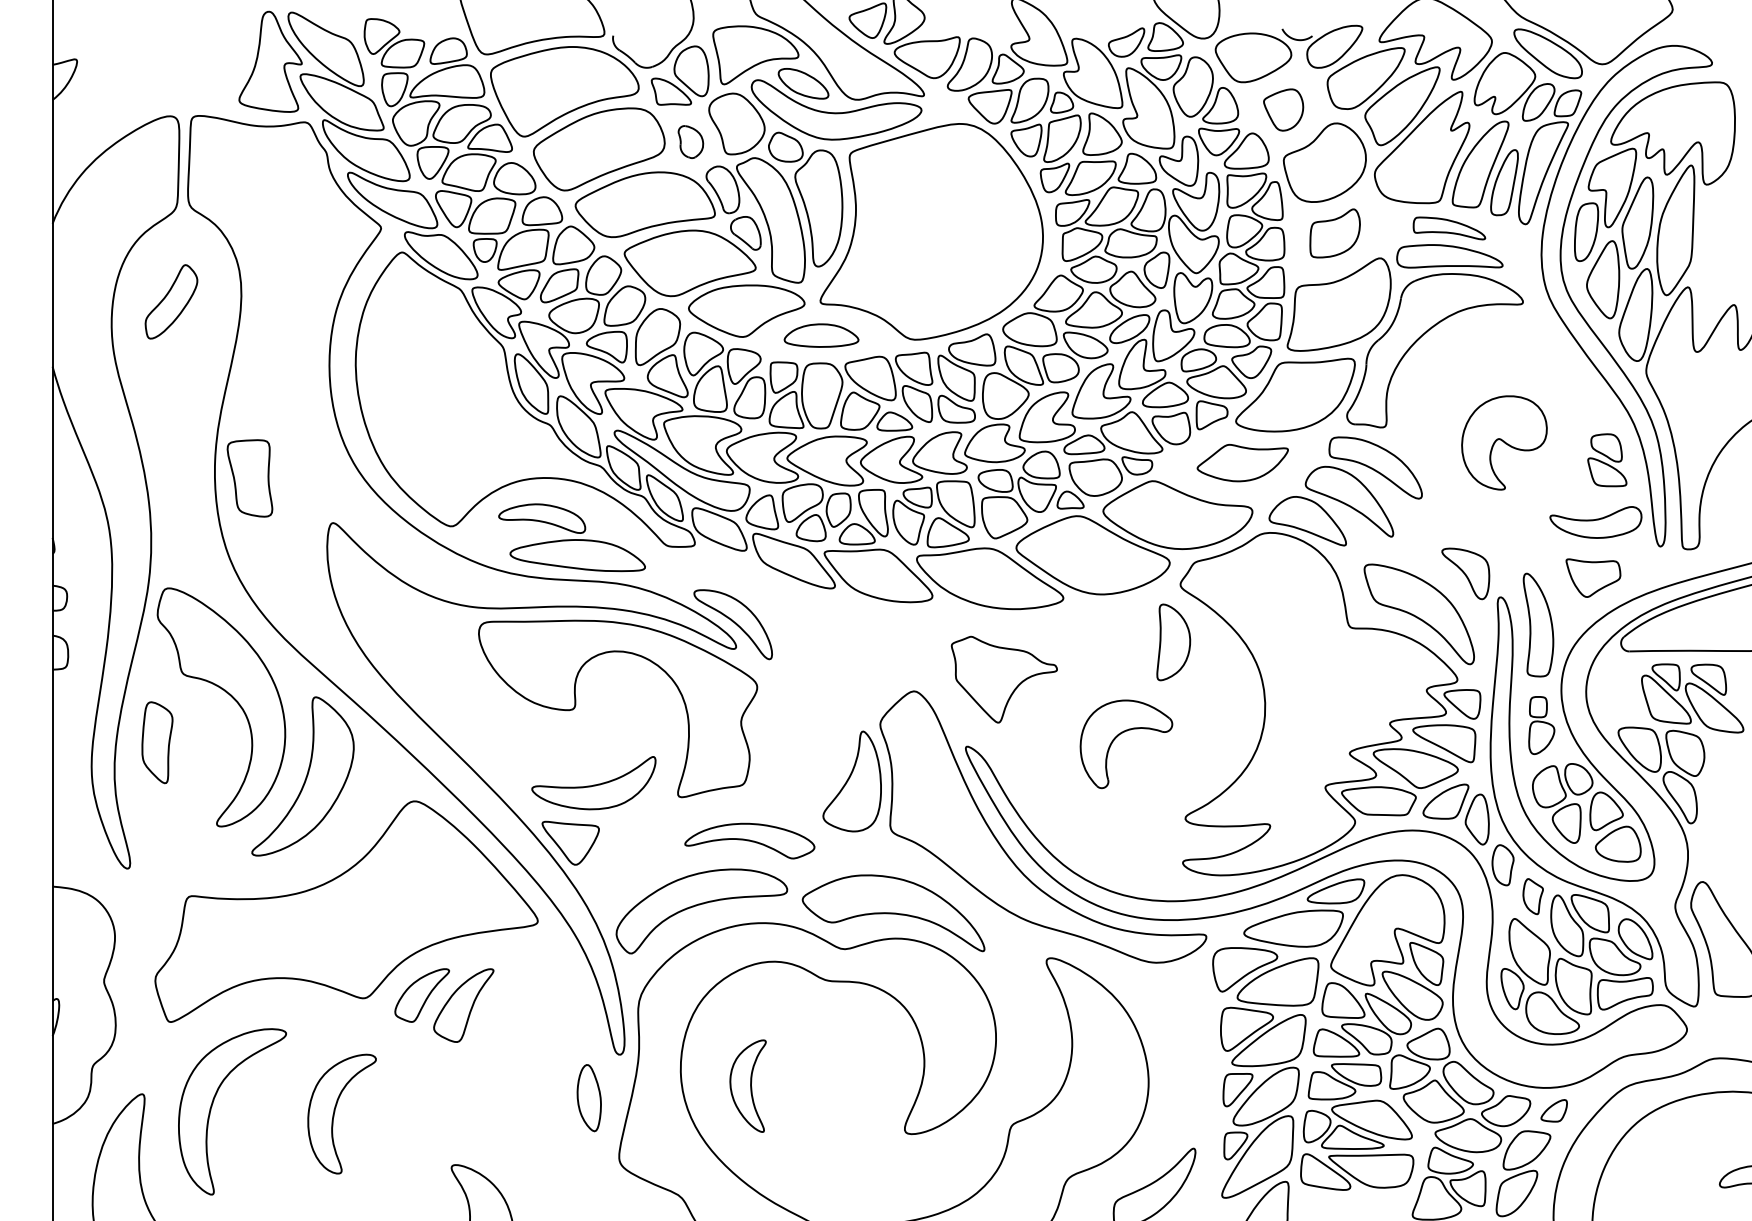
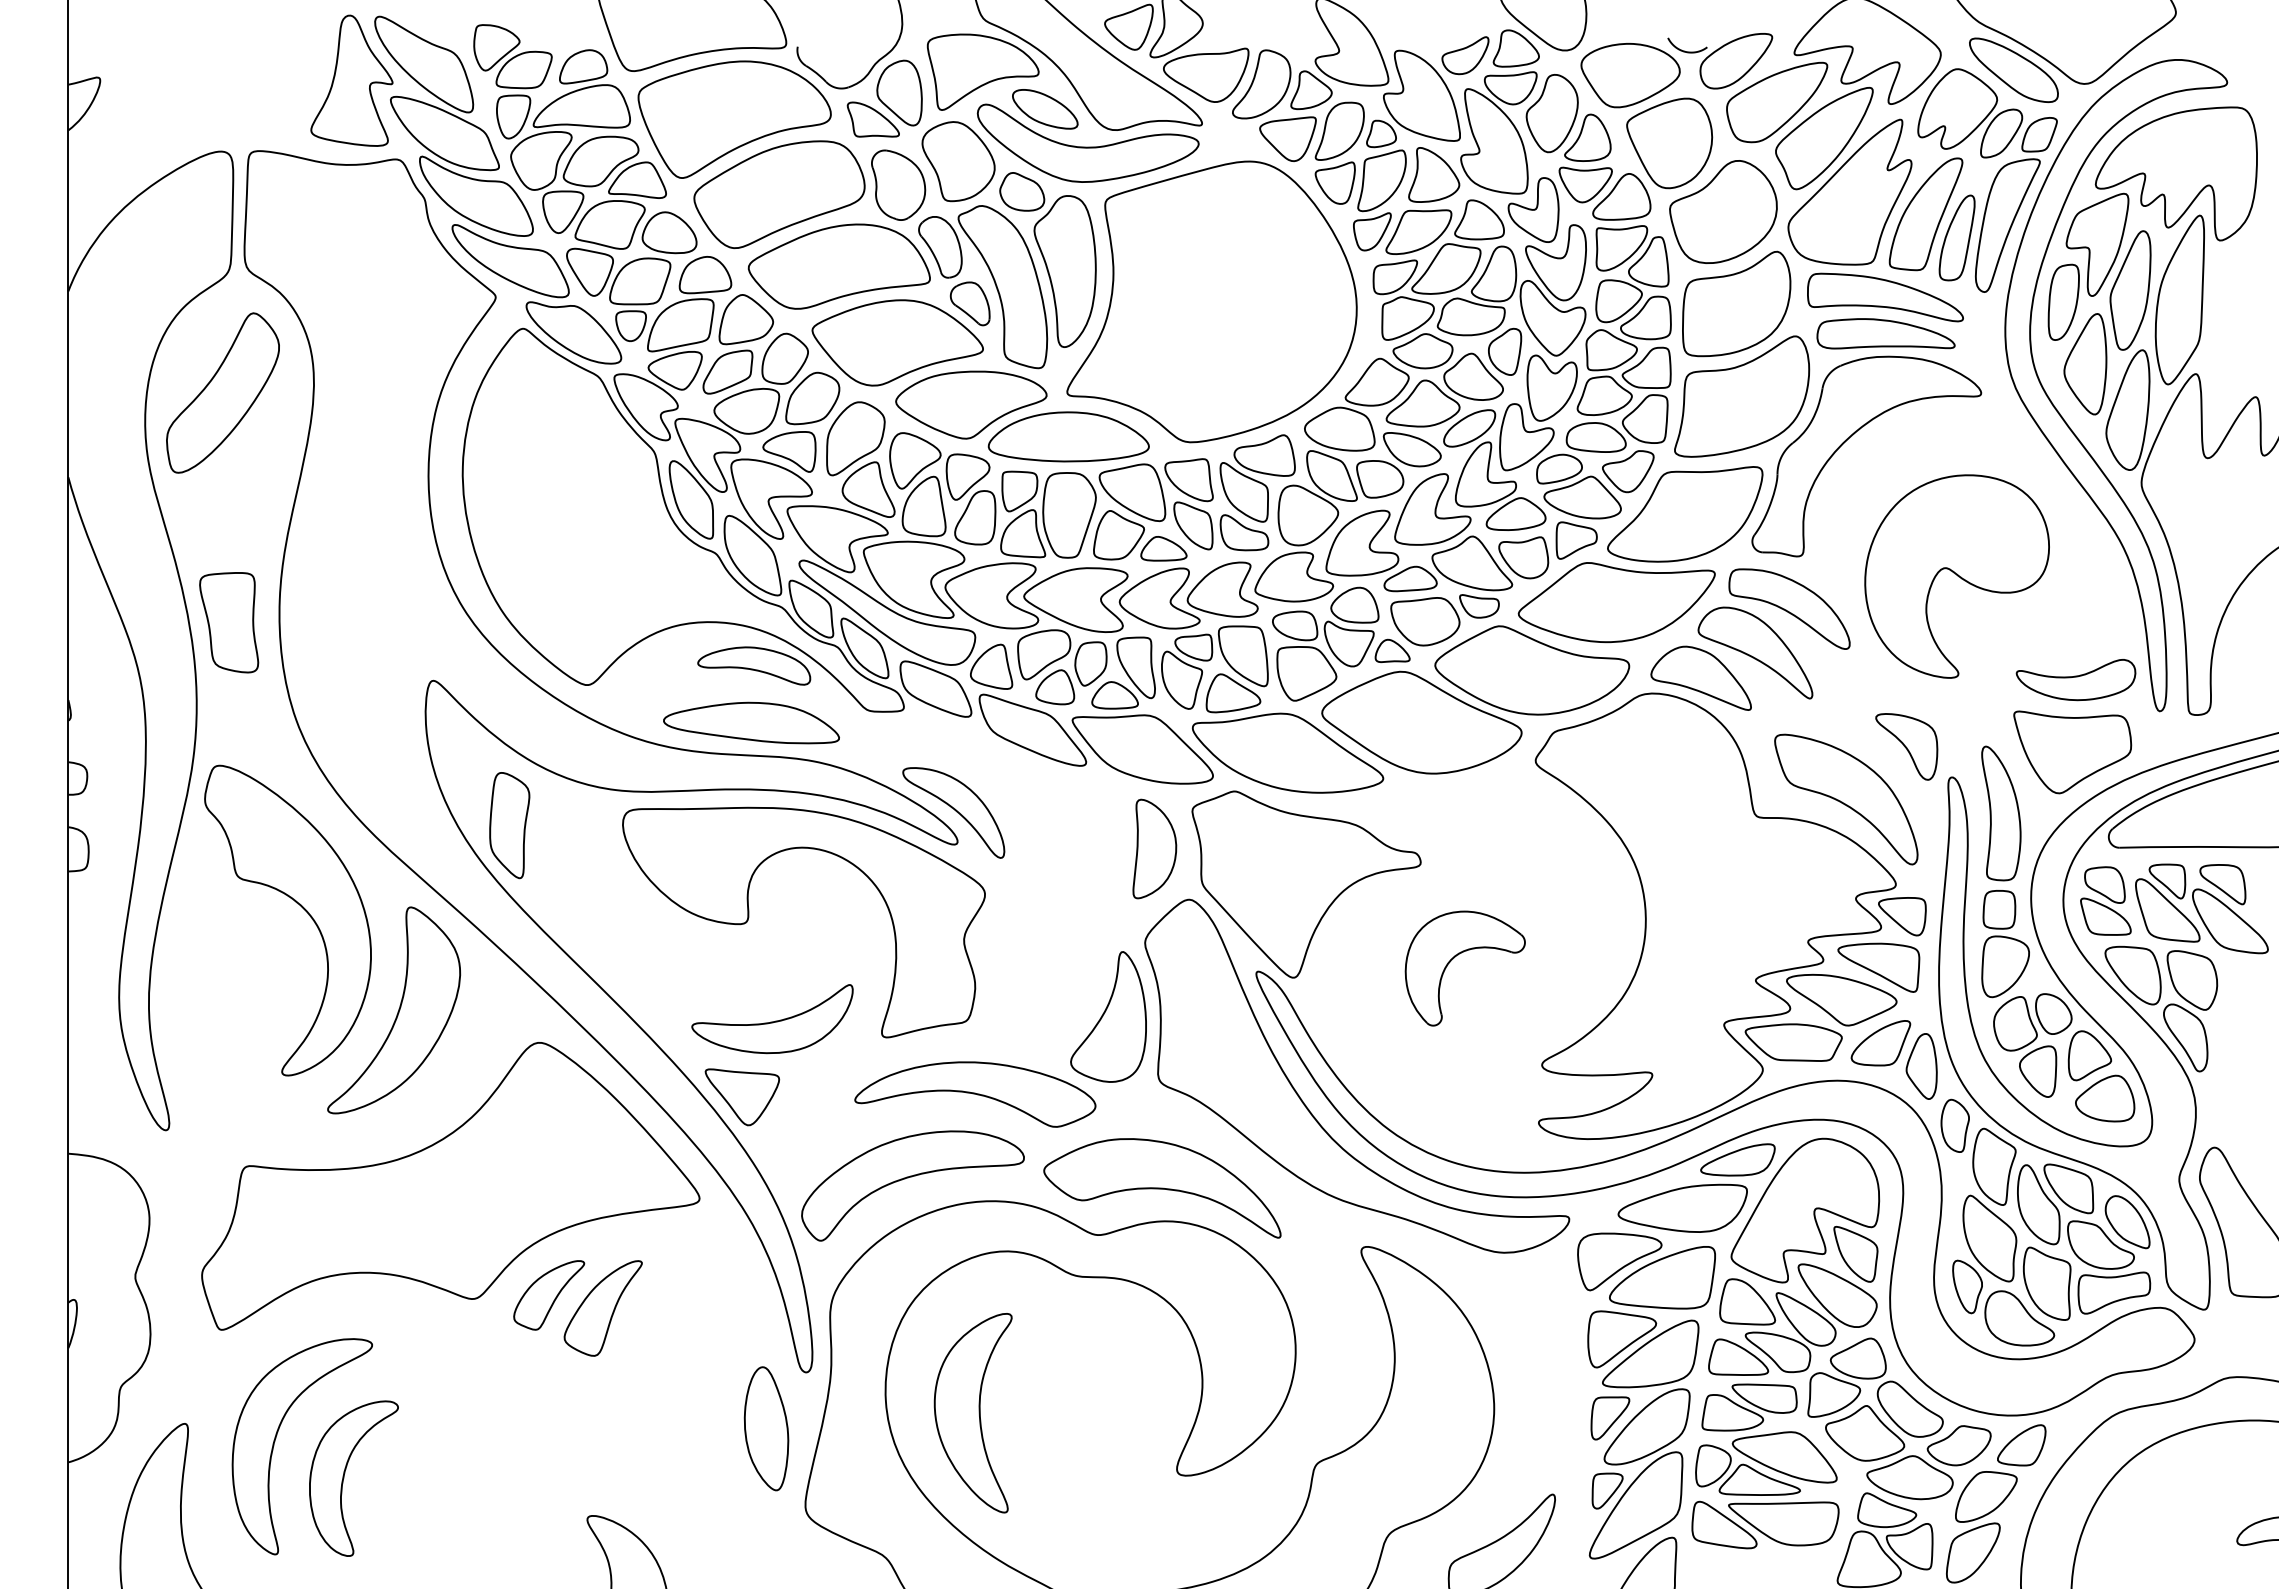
part: (1283, 110) -> (1669, 143), size x1.67
part: (690, 141) -> (898, 184), size x1.67
part: (1449, 228) -> (1885, 297), size x1.67
part: (1334, 233) -> (1736, 303), size x1.67
part: (171, 301) -> (222, 392), size x1.67
part: (821, 335) -> (1068, 436), size x1.67
part: (1504, 442) -> (1956, 576), size x1.67
part: (1607, 459) -> (2105, 900), moved
part: (1242, 462) -> (1616, 602), size x1.67
part: (250, 478) -> (229, 622), moved
part: (542, 518) -> (754, 665), moved
part: (1593, 578) -> (2072, 752), size x1.67
part: (1173, 642) -> (1154, 848), moved
part: (1004, 679) -> (1306, 884), size x1.67
part: (1541, 725) -> (2005, 944), size x1.43
part: (157, 742) -> (509, 825), moved
part: (749, 841) -> (975, 1094), size x1.43
part: (1533, 896) -> (1994, 1166), size x1.67
part: (747, 1086) -> (972, 1413), size x1.67
part: (589, 1097) -> (766, 1428), size x1.43
part: (1553, 1110) -> (2021, 1445), size x1.43
part: (334, 1113) -> (344, 1478), moved

